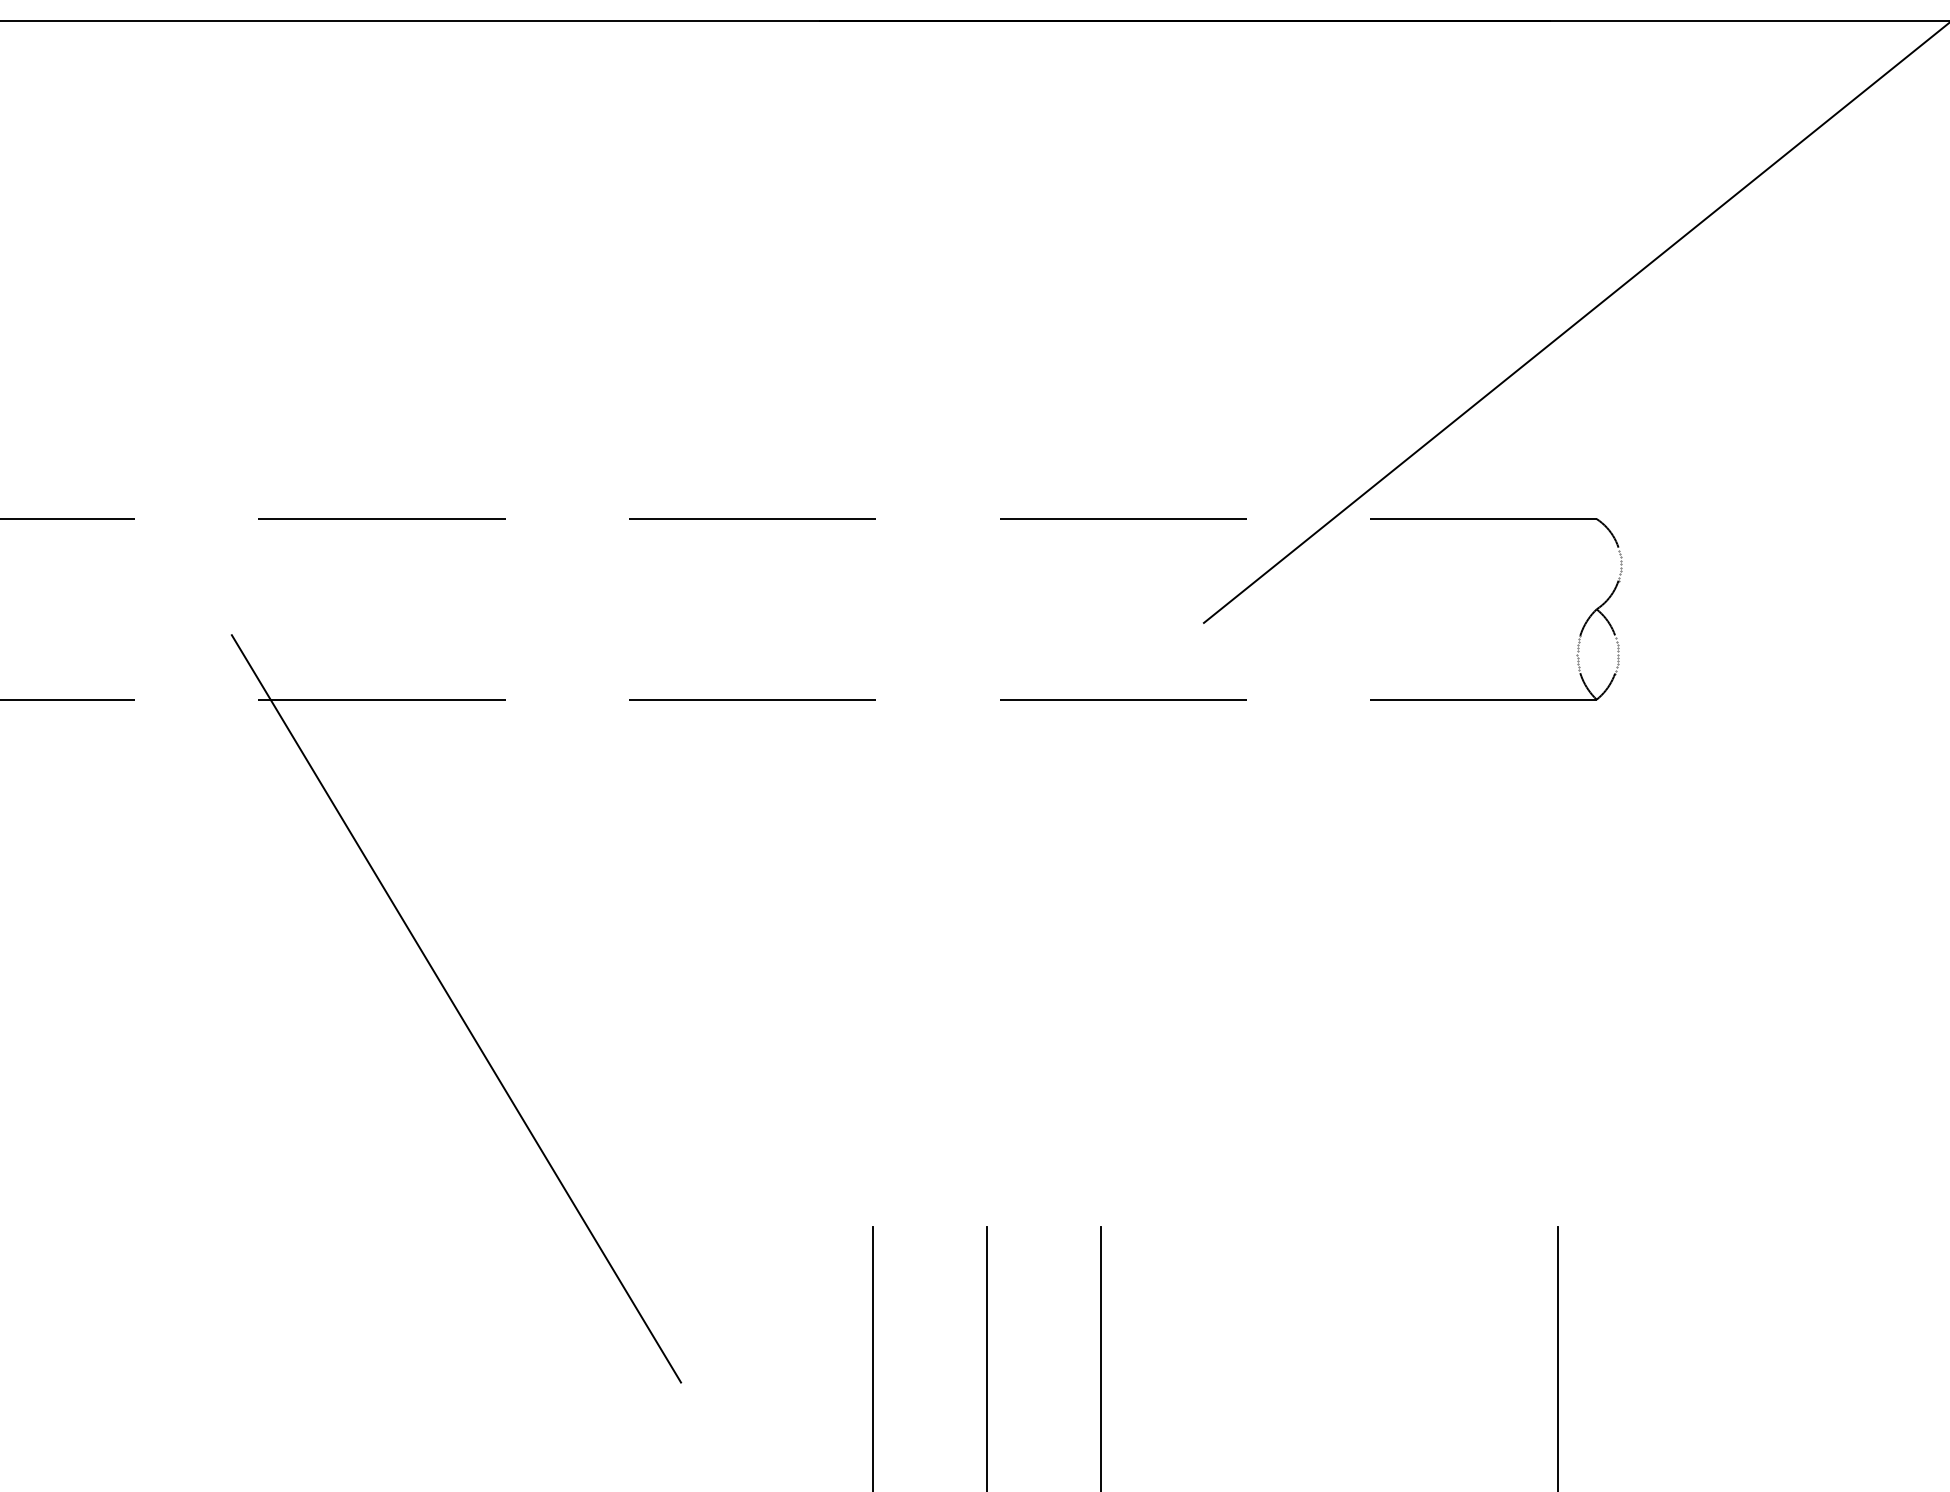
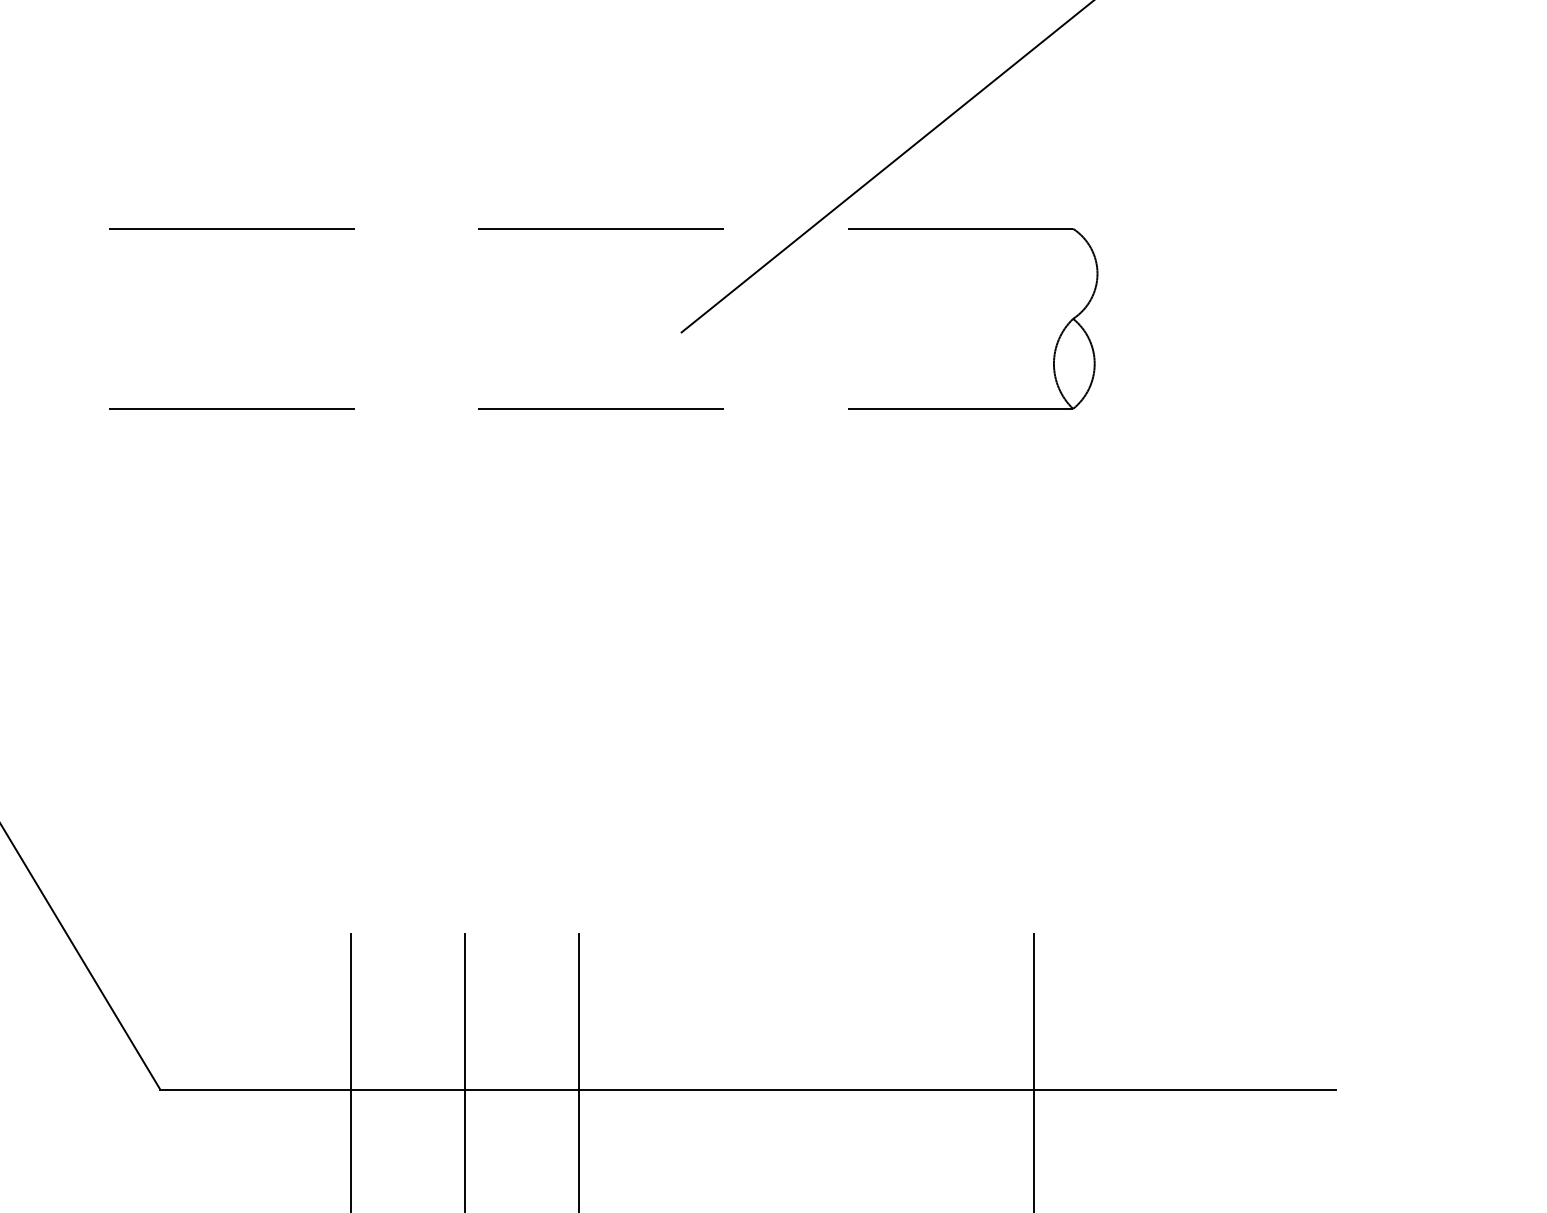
line: (1270, 1382) -> (747, 1089), added

